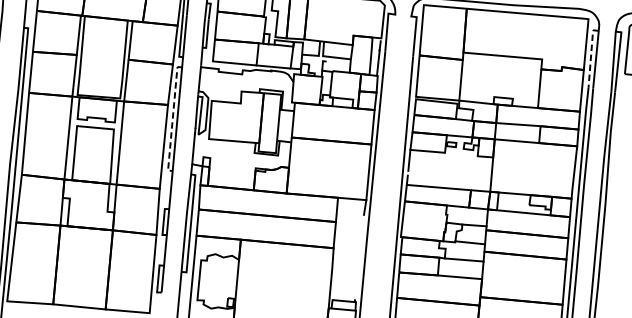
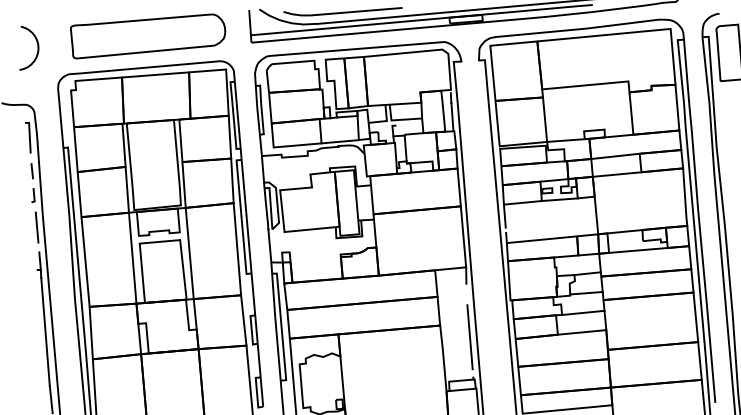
line: (591, 55) -> (680, 67), dashed -> solid
line: (172, 119) -> (241, 217), dashed -> solid
line: (461, 154) -> (559, 199), added
line: (358, 263) -> (469, 337), added

